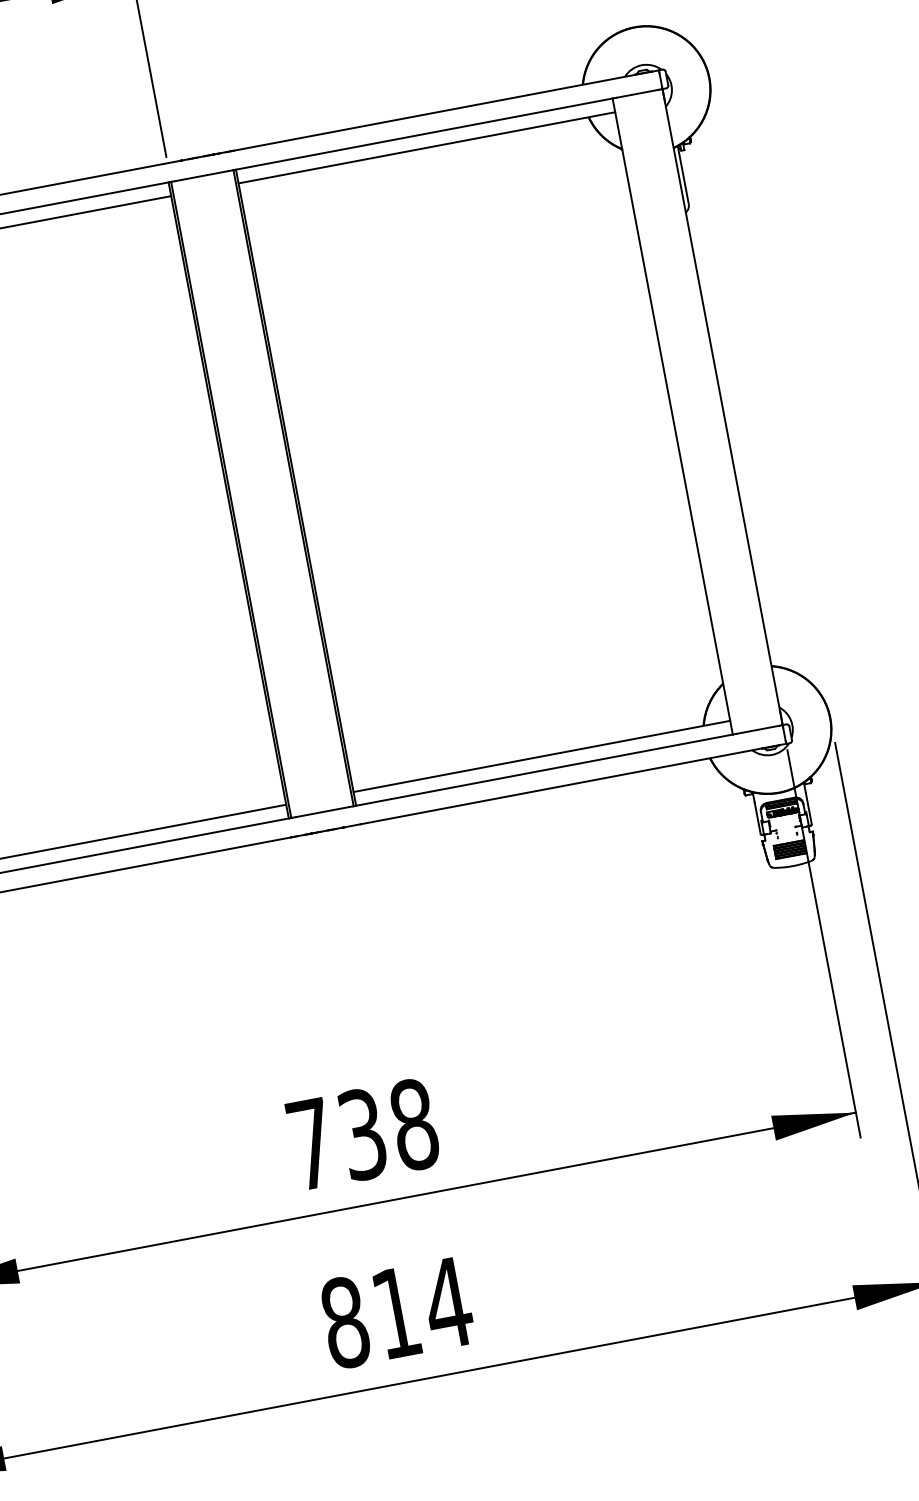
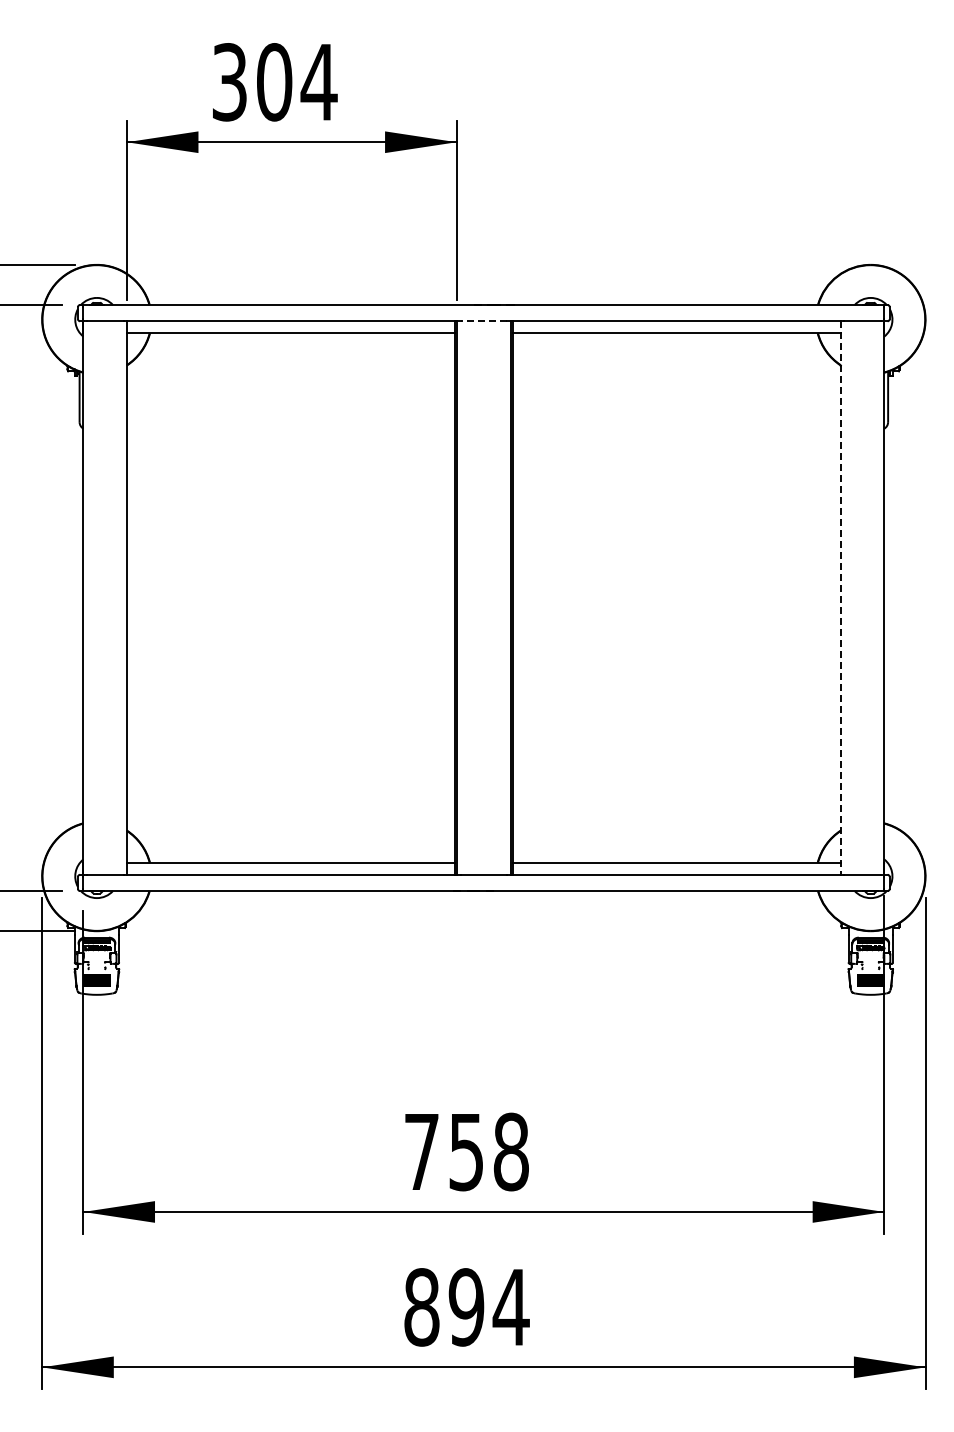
line: (201, 176) -> (483, 321), solid -> dashed
line: (672, 417) -> (840, 598), solid -> dashed
text: (362, 1133) -> (466, 1151), 738 -> 758
text: (396, 1313) -> (466, 1307), 814 -> 894

